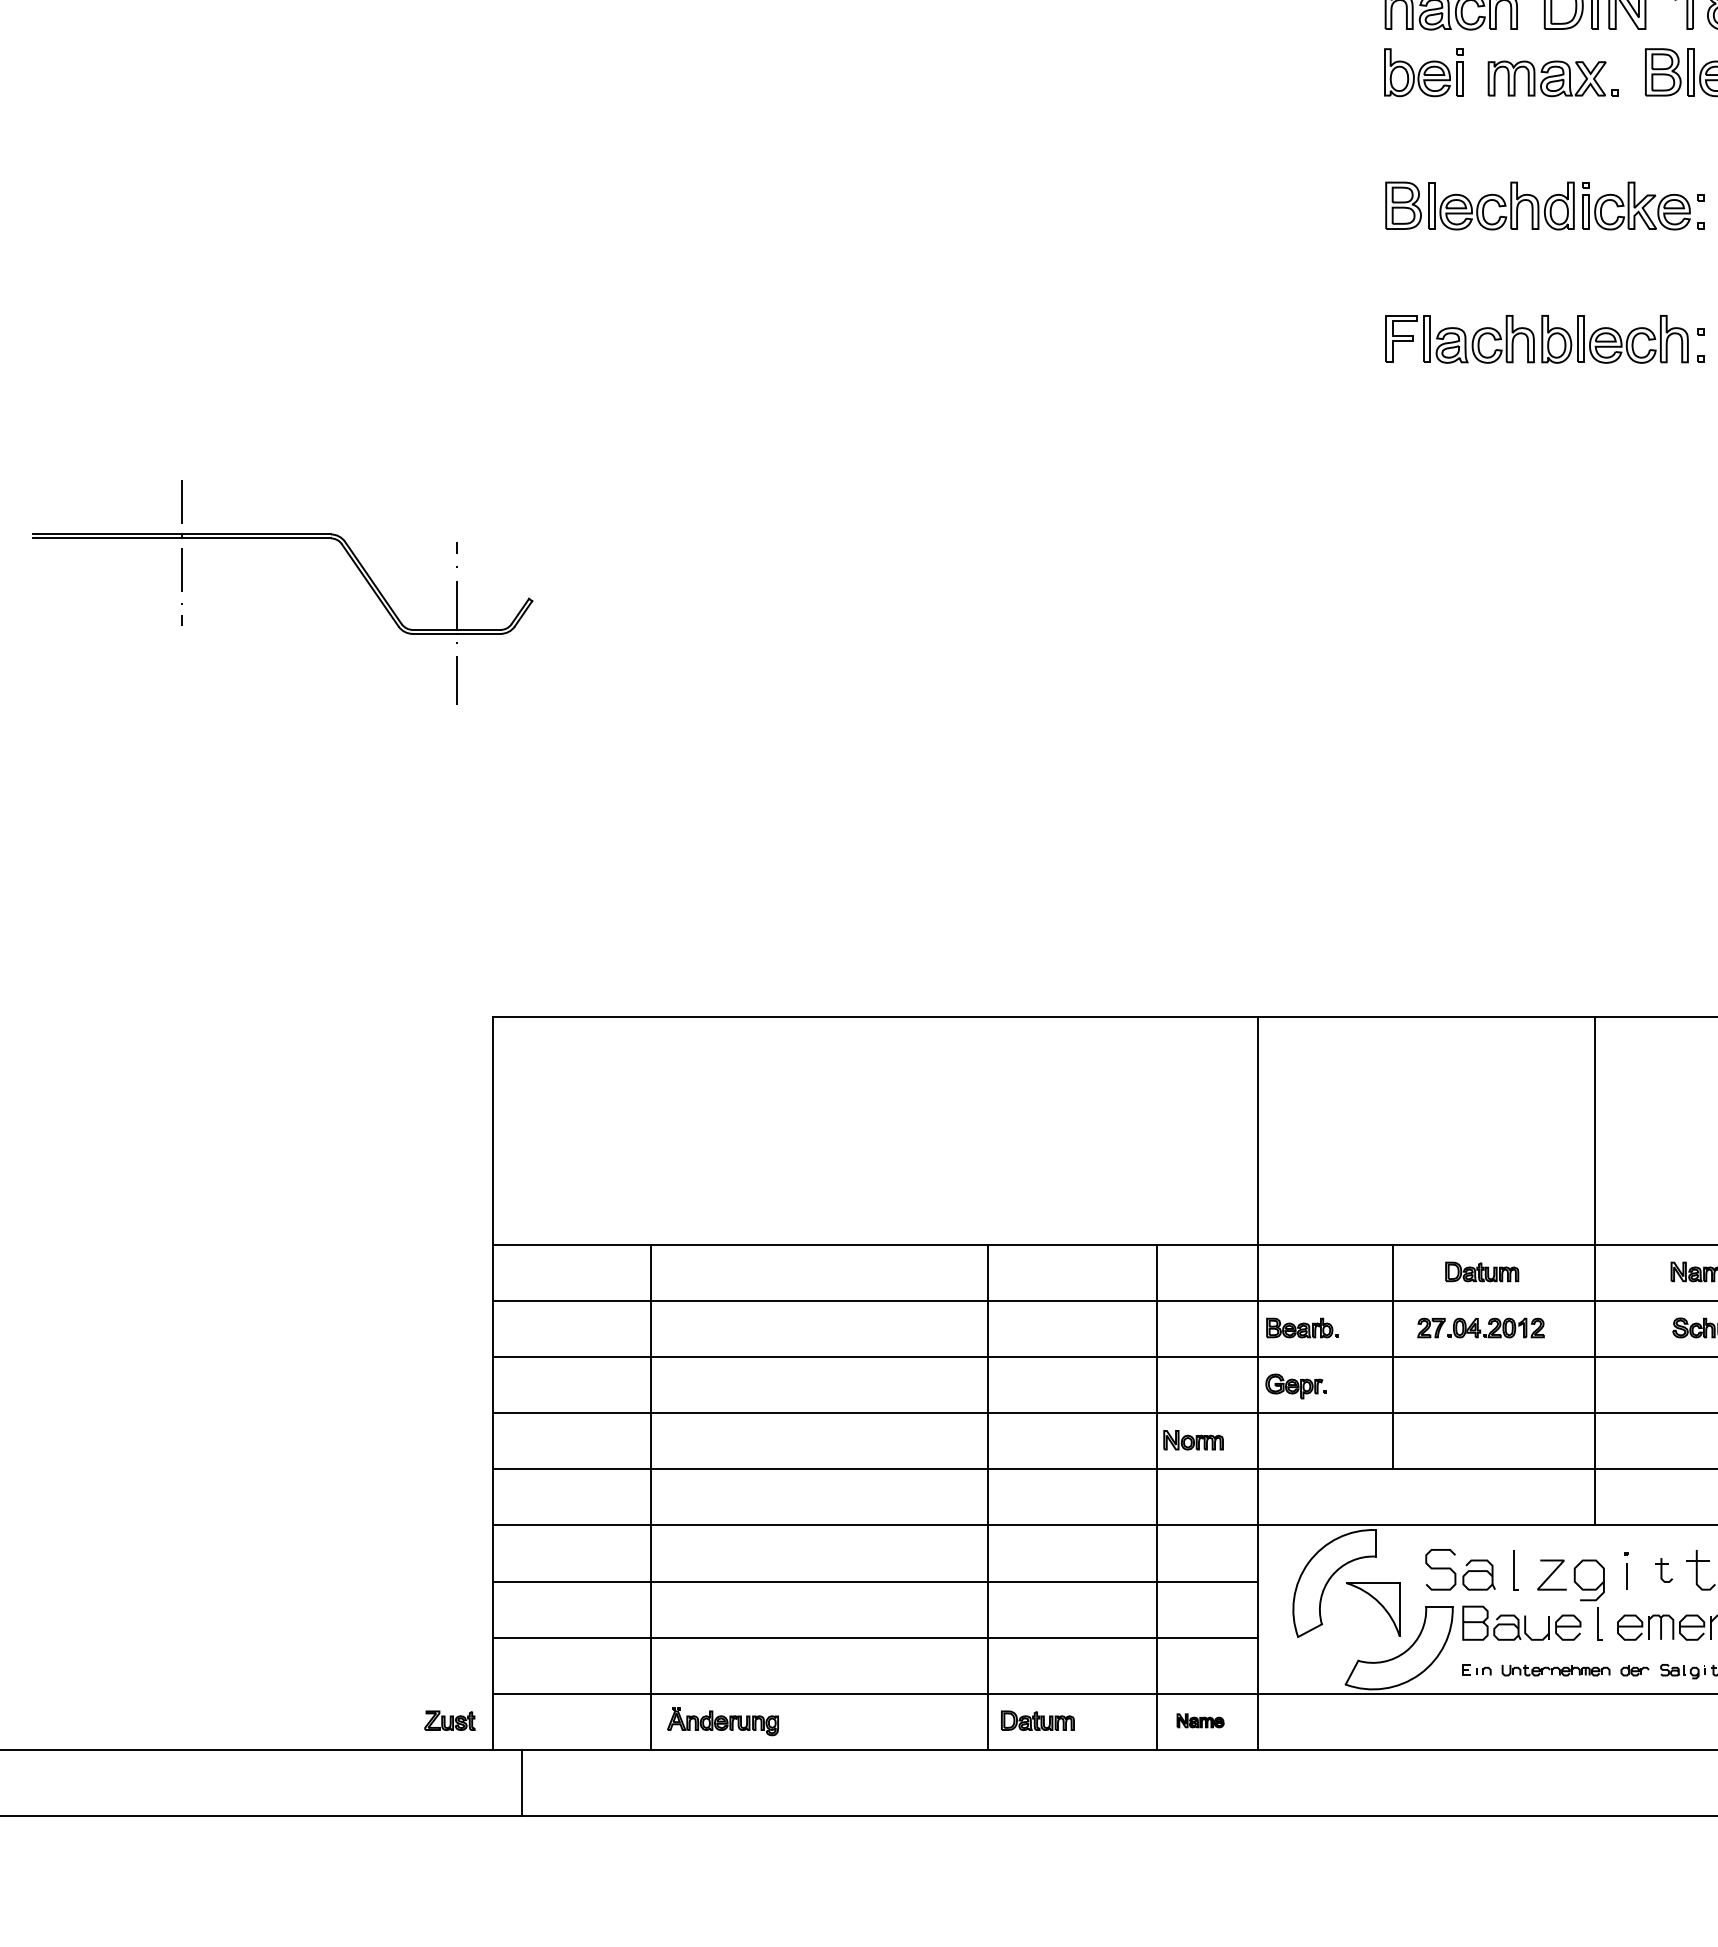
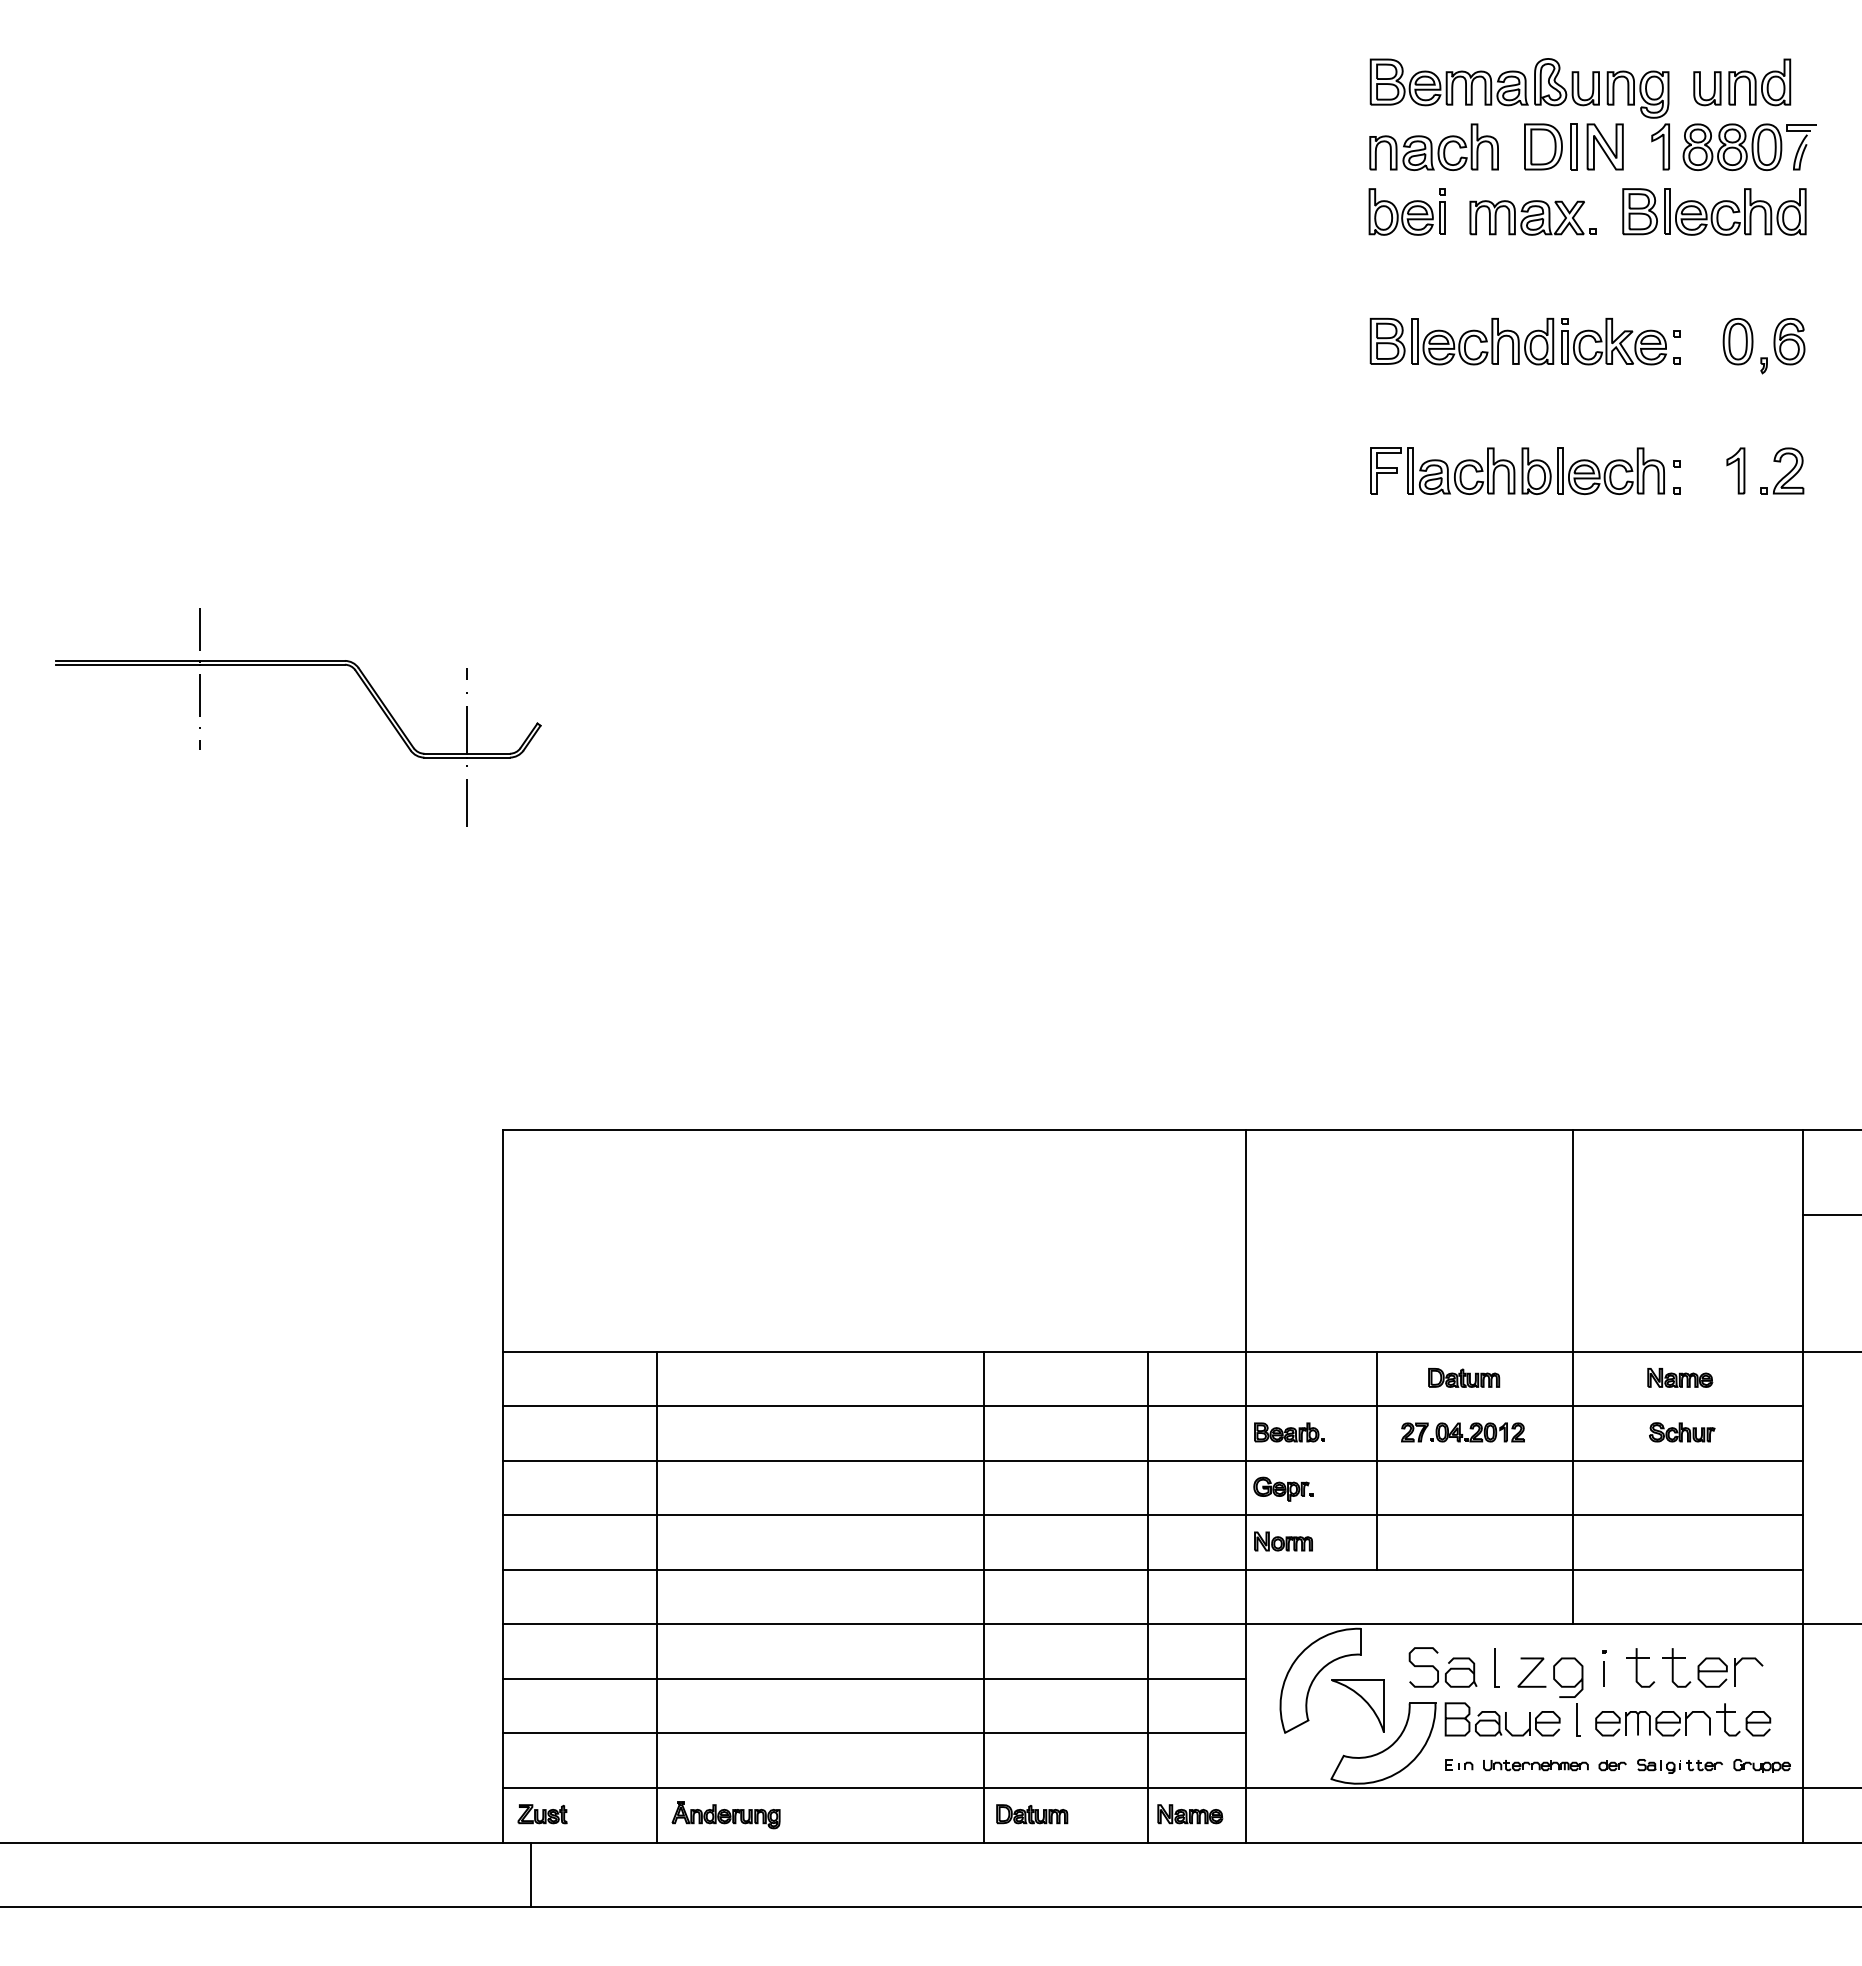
part: (1193, 1440) -> (1283, 1541), moved
part: (1663, 1569) -> (1640, 1667), size x1.67
part: (449, 1721) -> (542, 1814), moved
part: (1200, 1721) -> (1190, 1814), size x1.43

